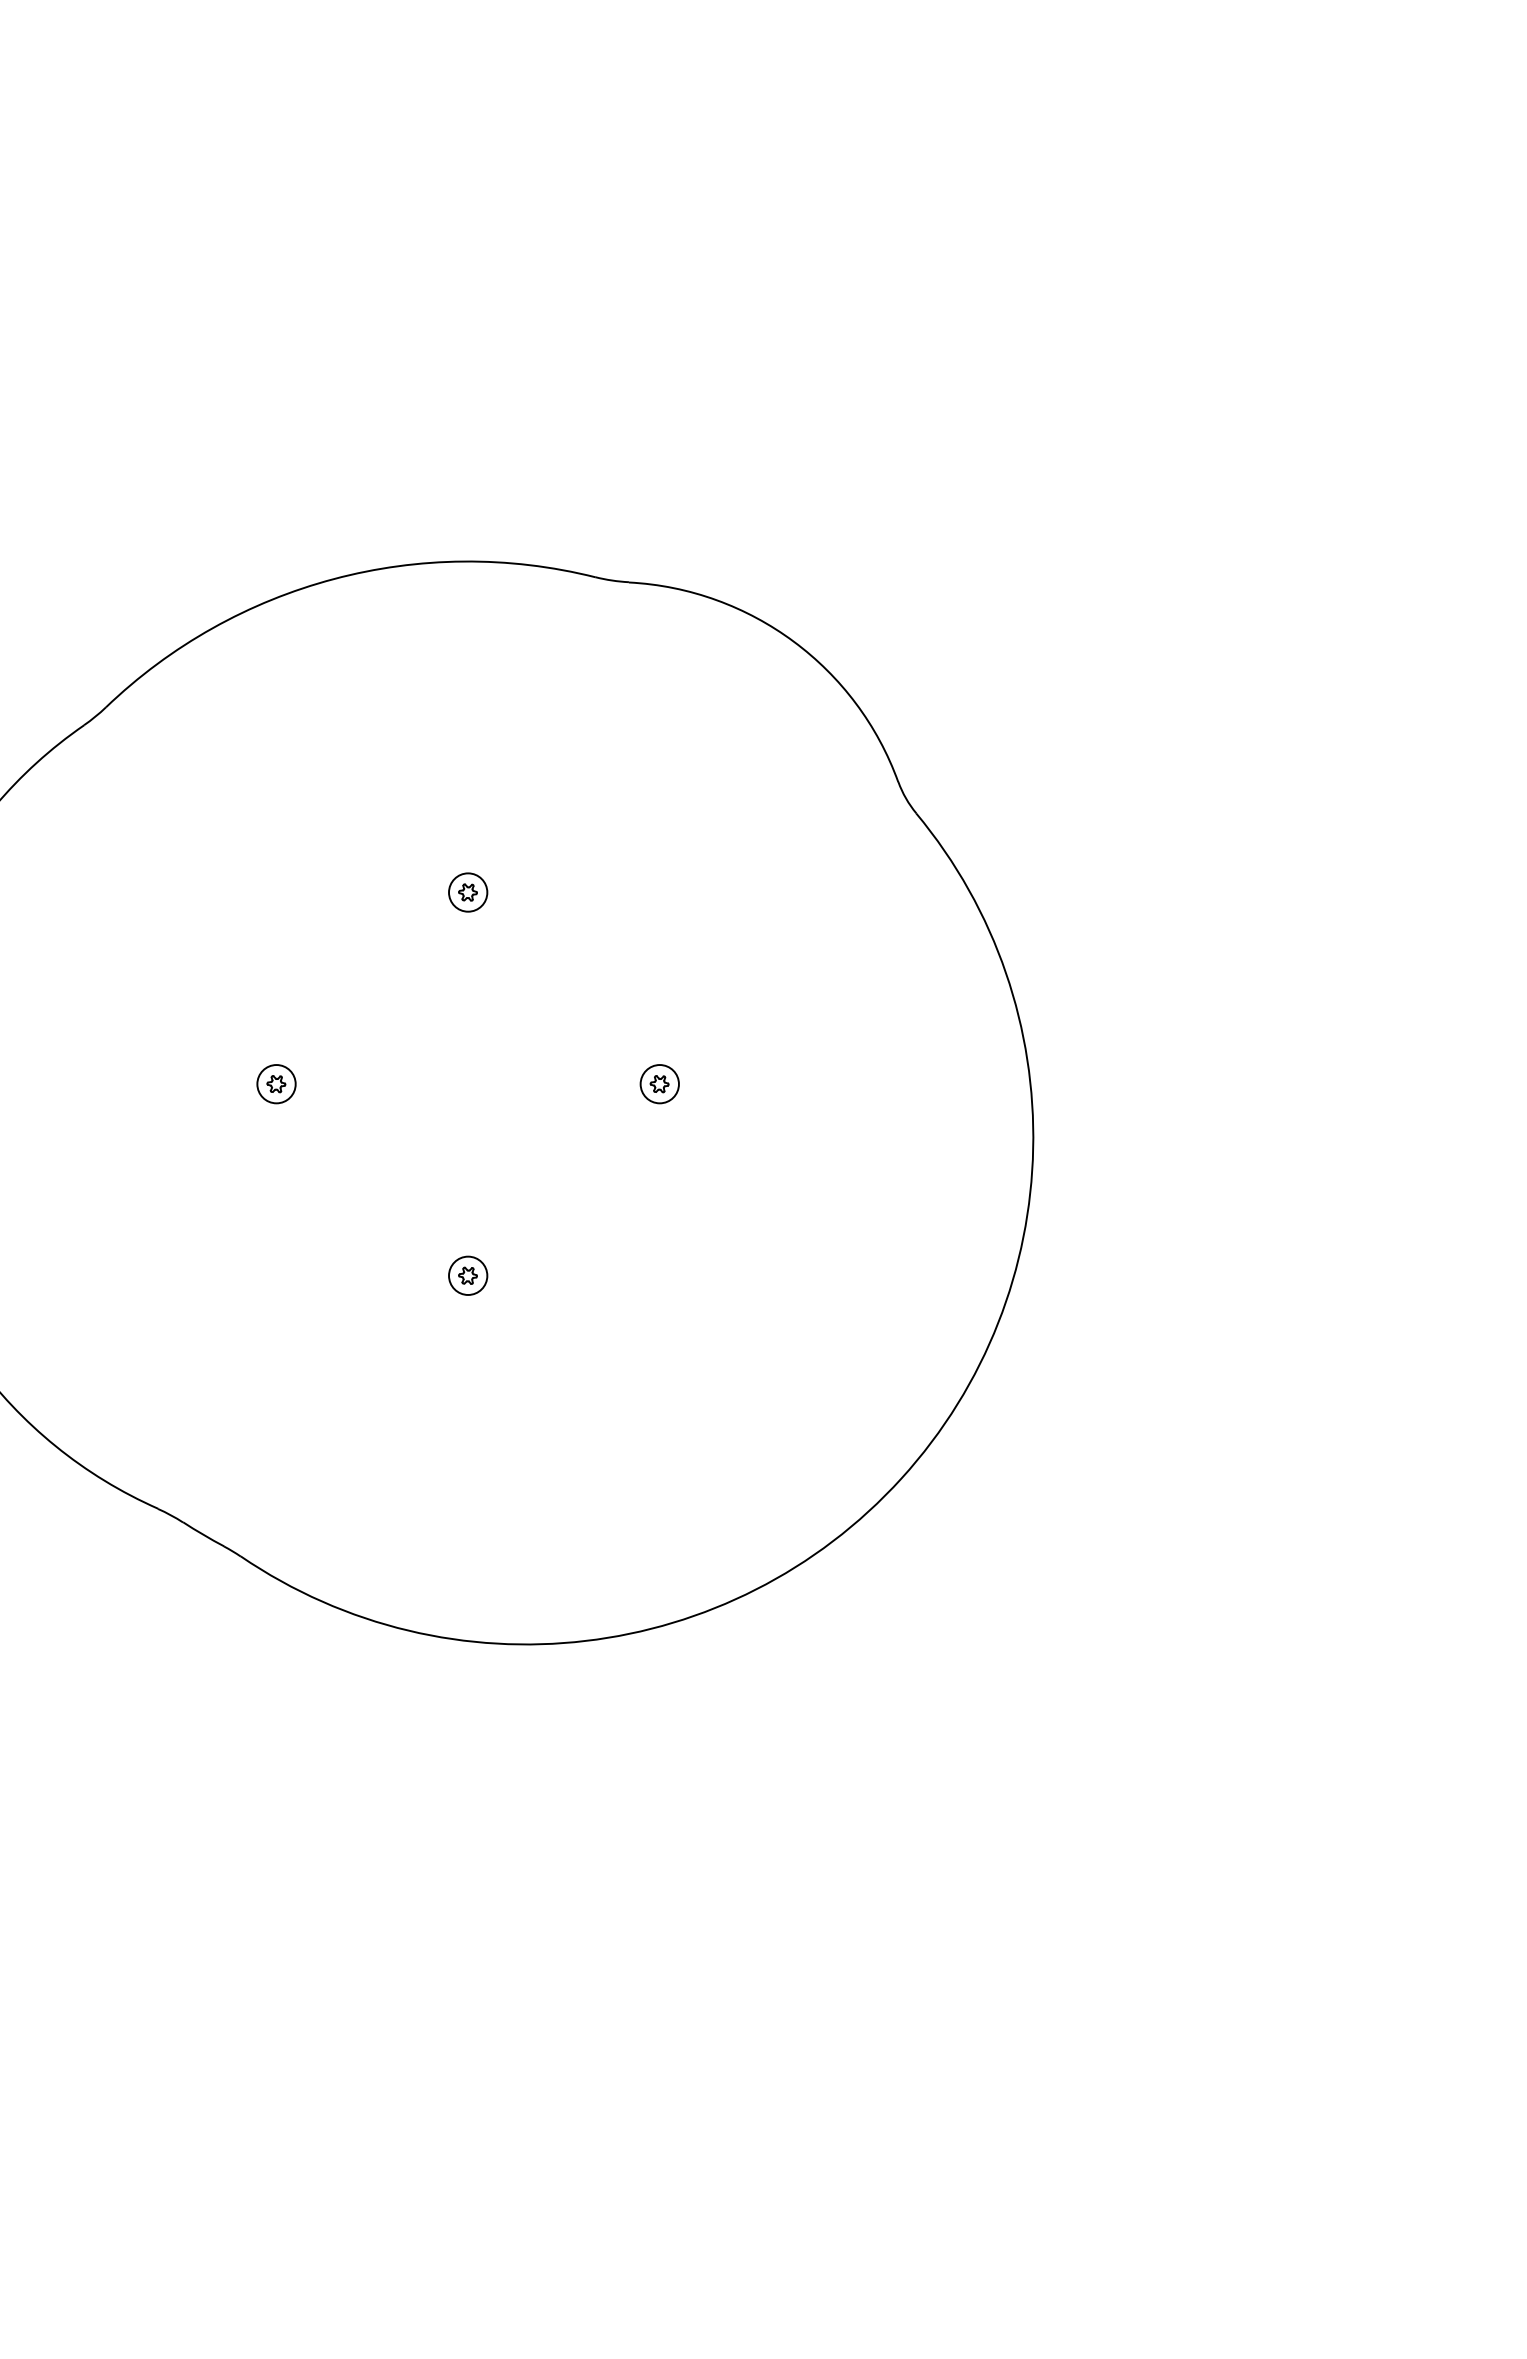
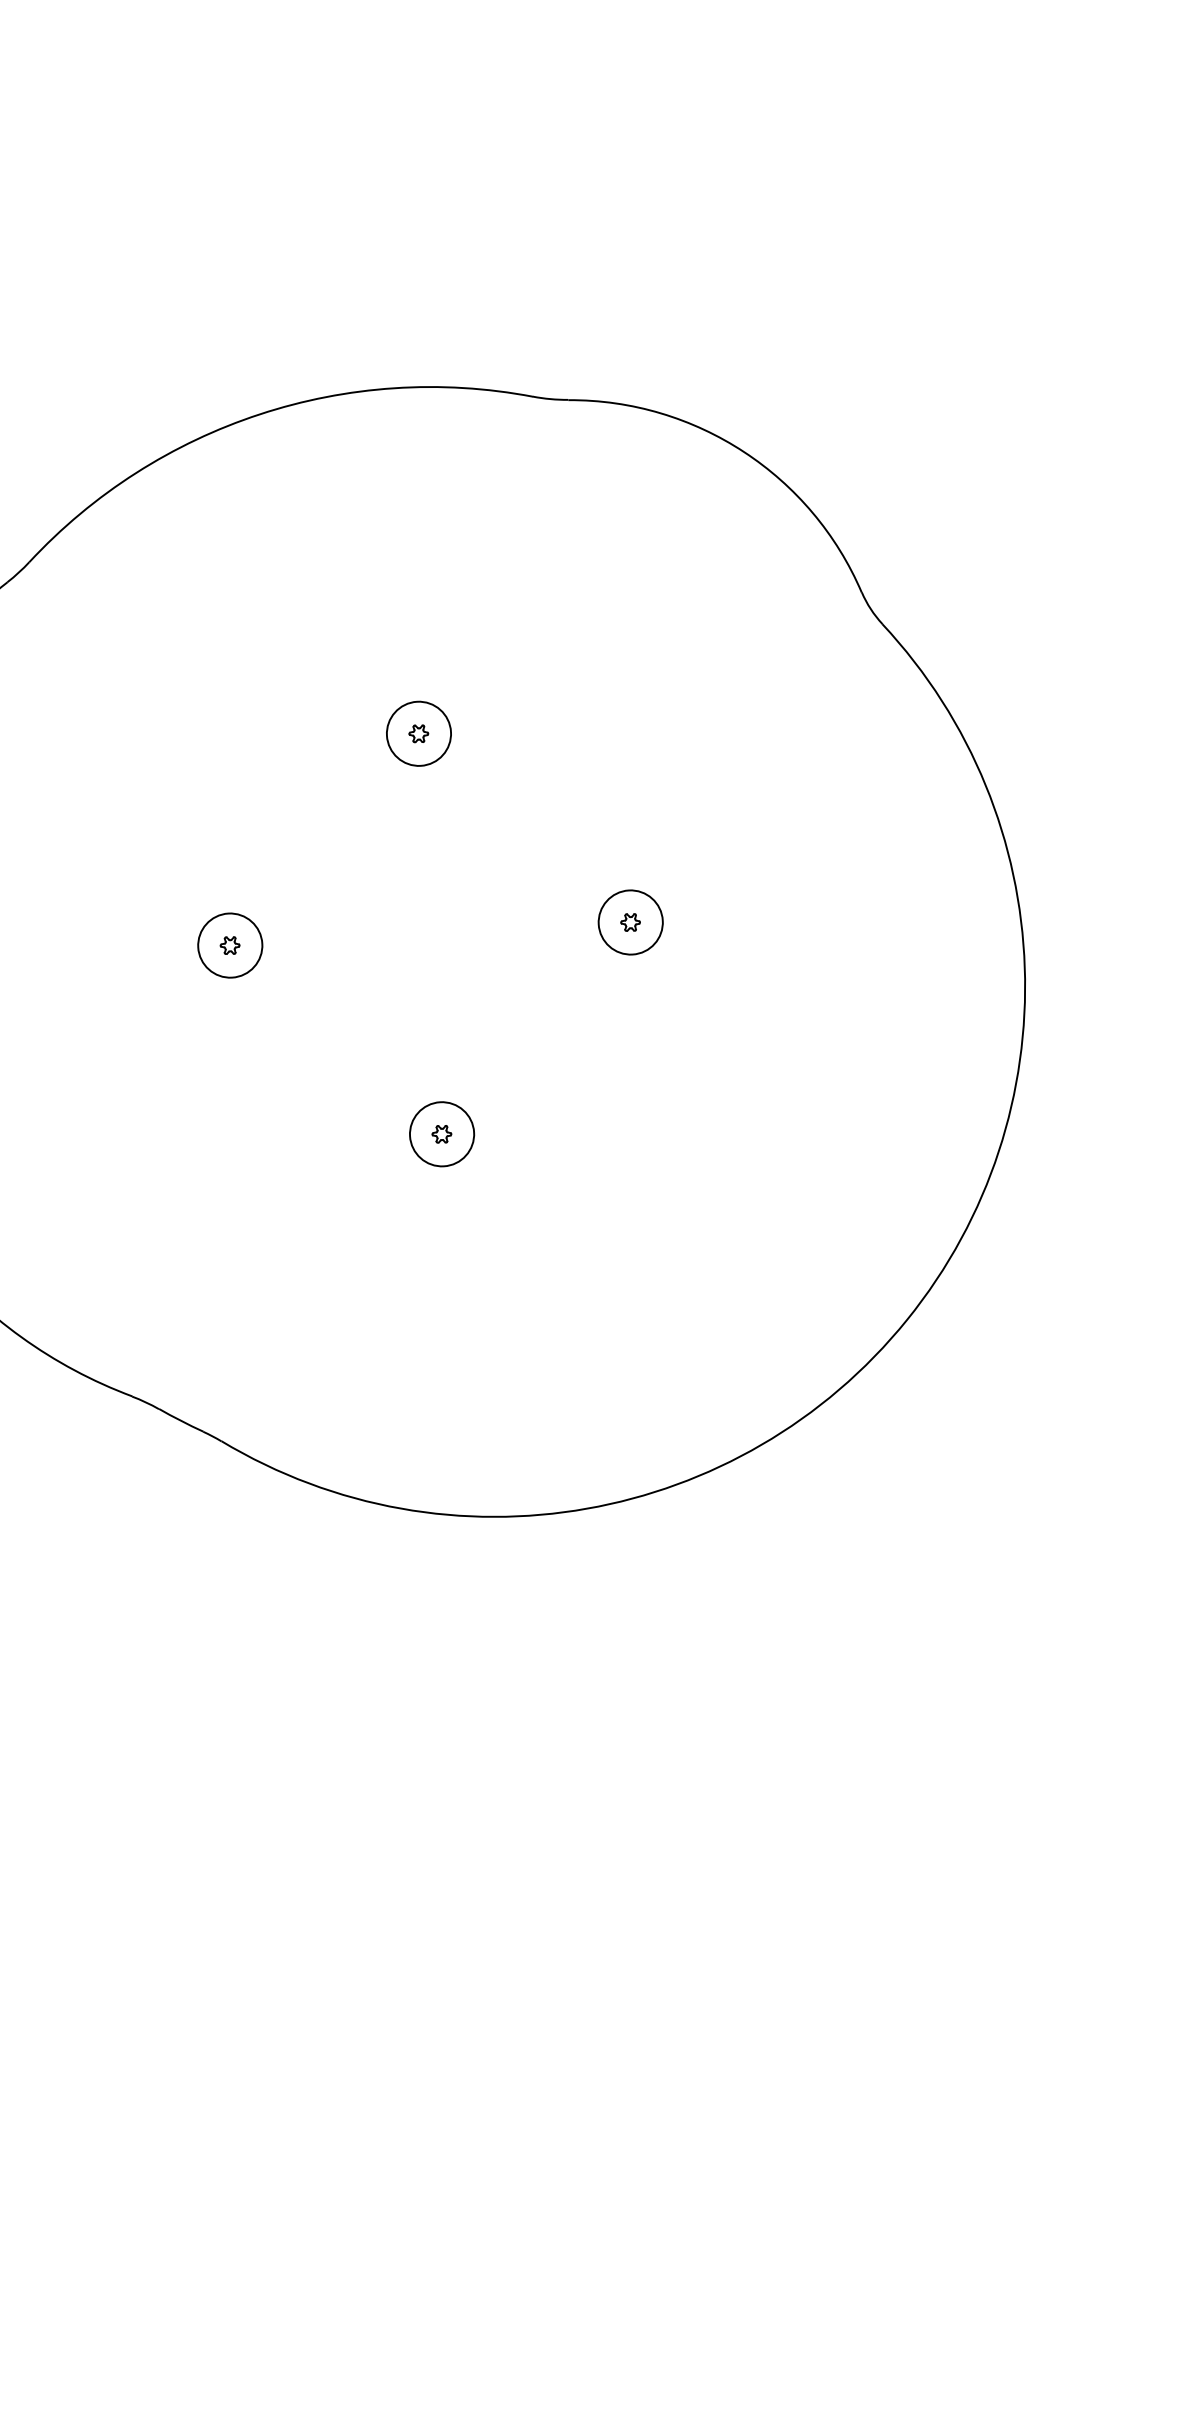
circle: (468, 892) -> (419, 733), size x1.6
circle: (276, 1084) -> (230, 945), size x1.6
circle: (659, 1084) -> (630, 922), size x1.6
circle: (468, 1275) -> (442, 1133), size x1.6

